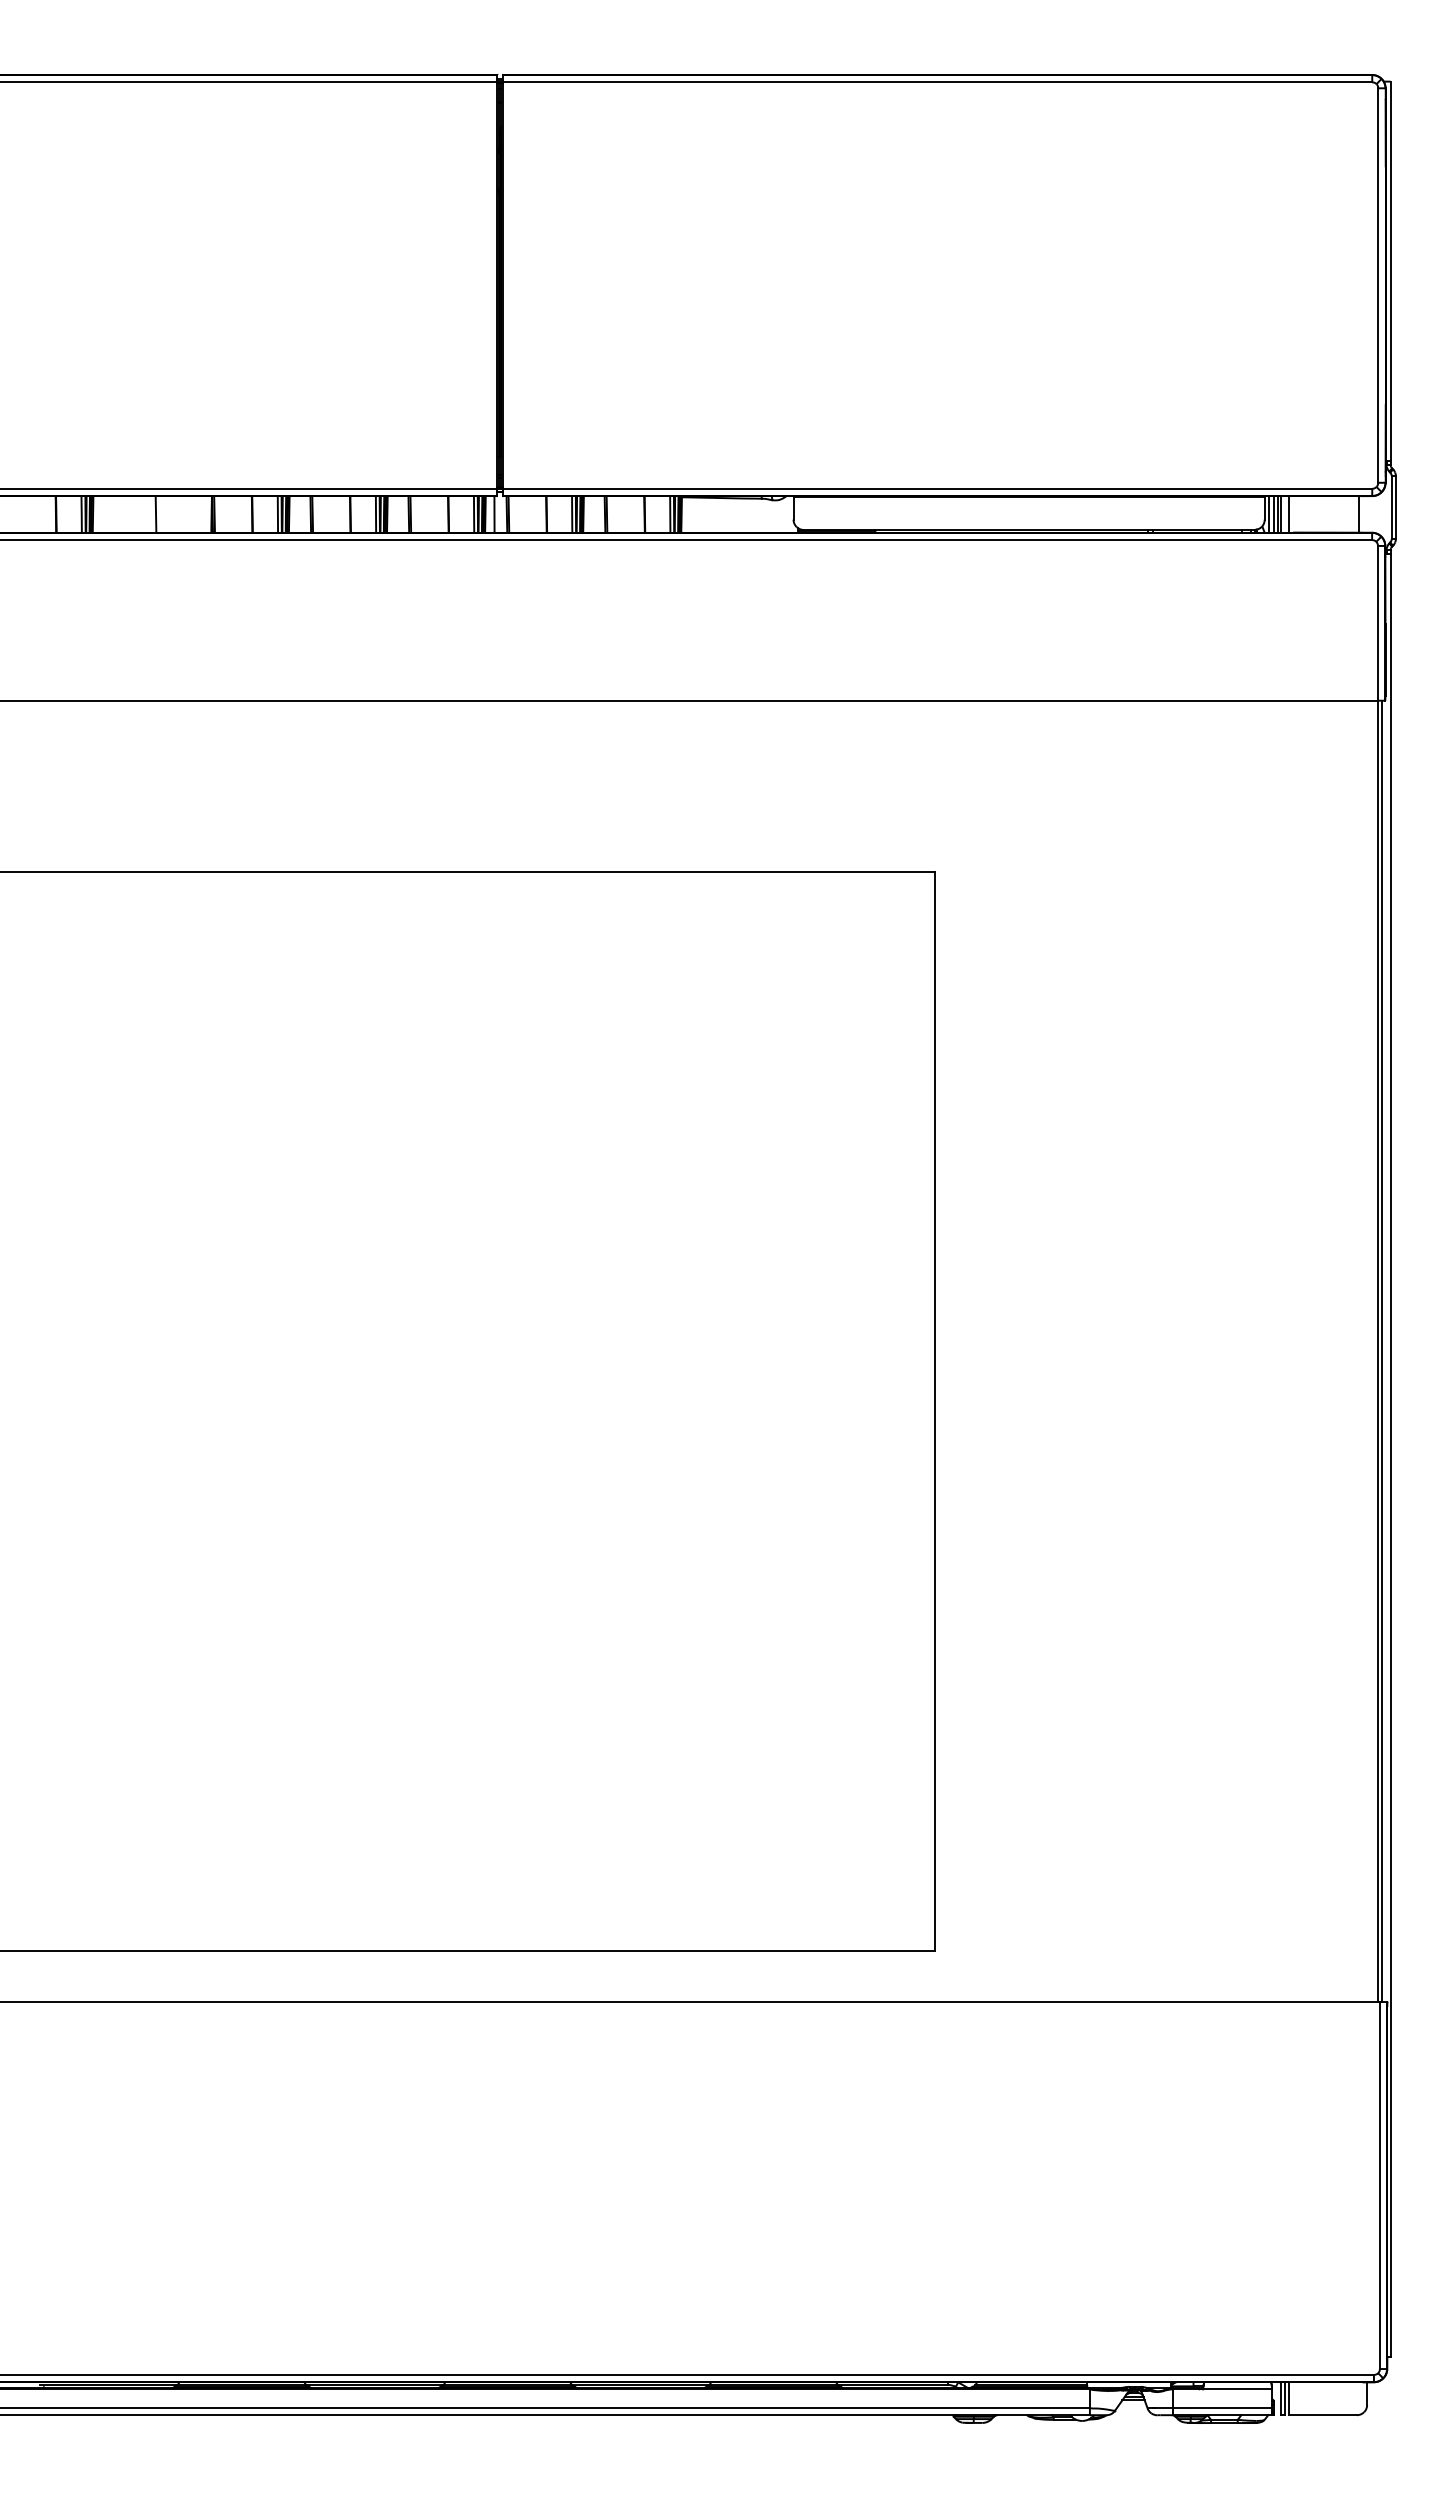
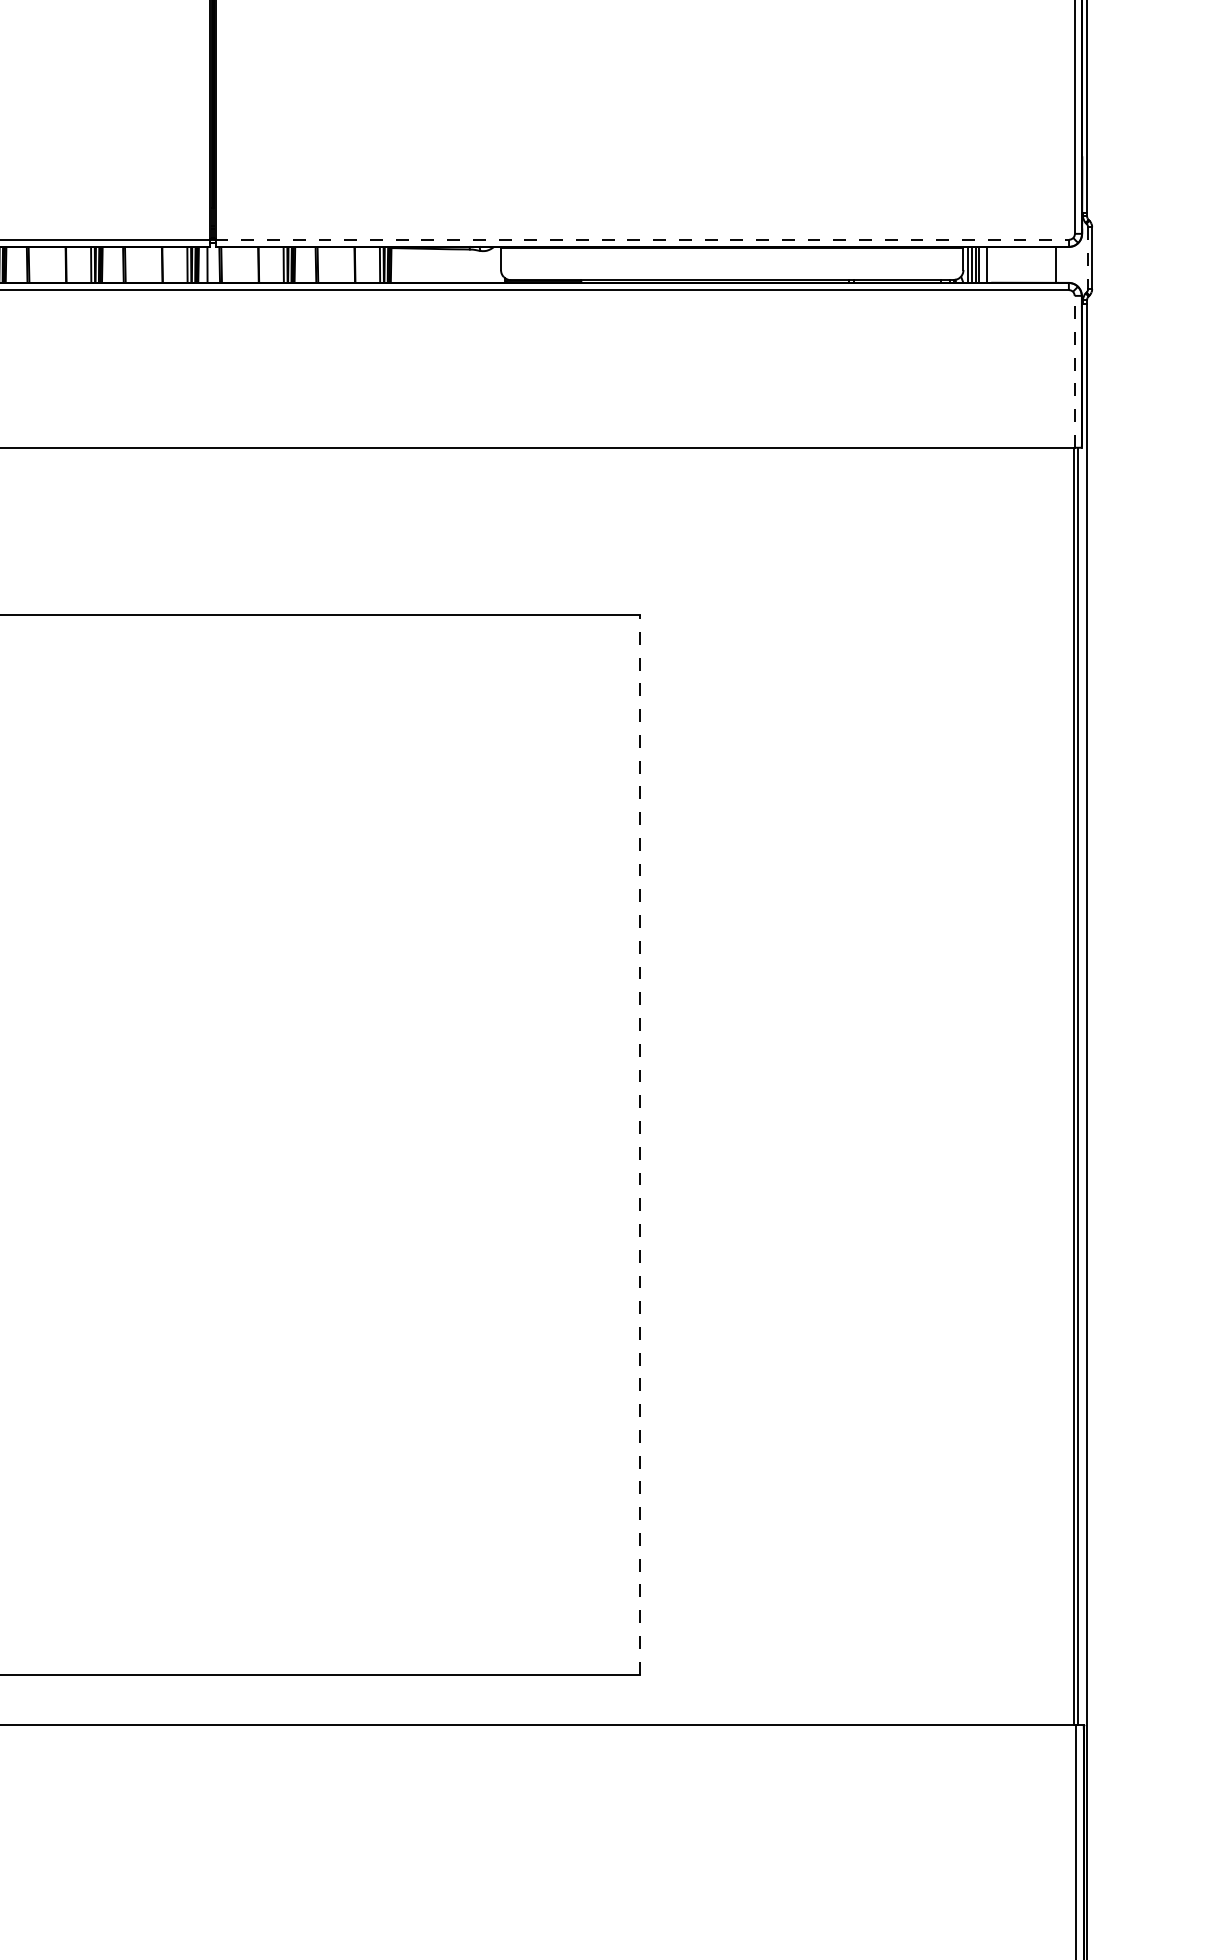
line: (937, 488) -> (642, 239), solid -> dashed
line: (1391, 508) -> (1087, 259), solid -> dashed
line: (1378, 622) -> (1075, 370), solid -> dashed
line: (935, 1410) -> (640, 1144), solid -> dashed

